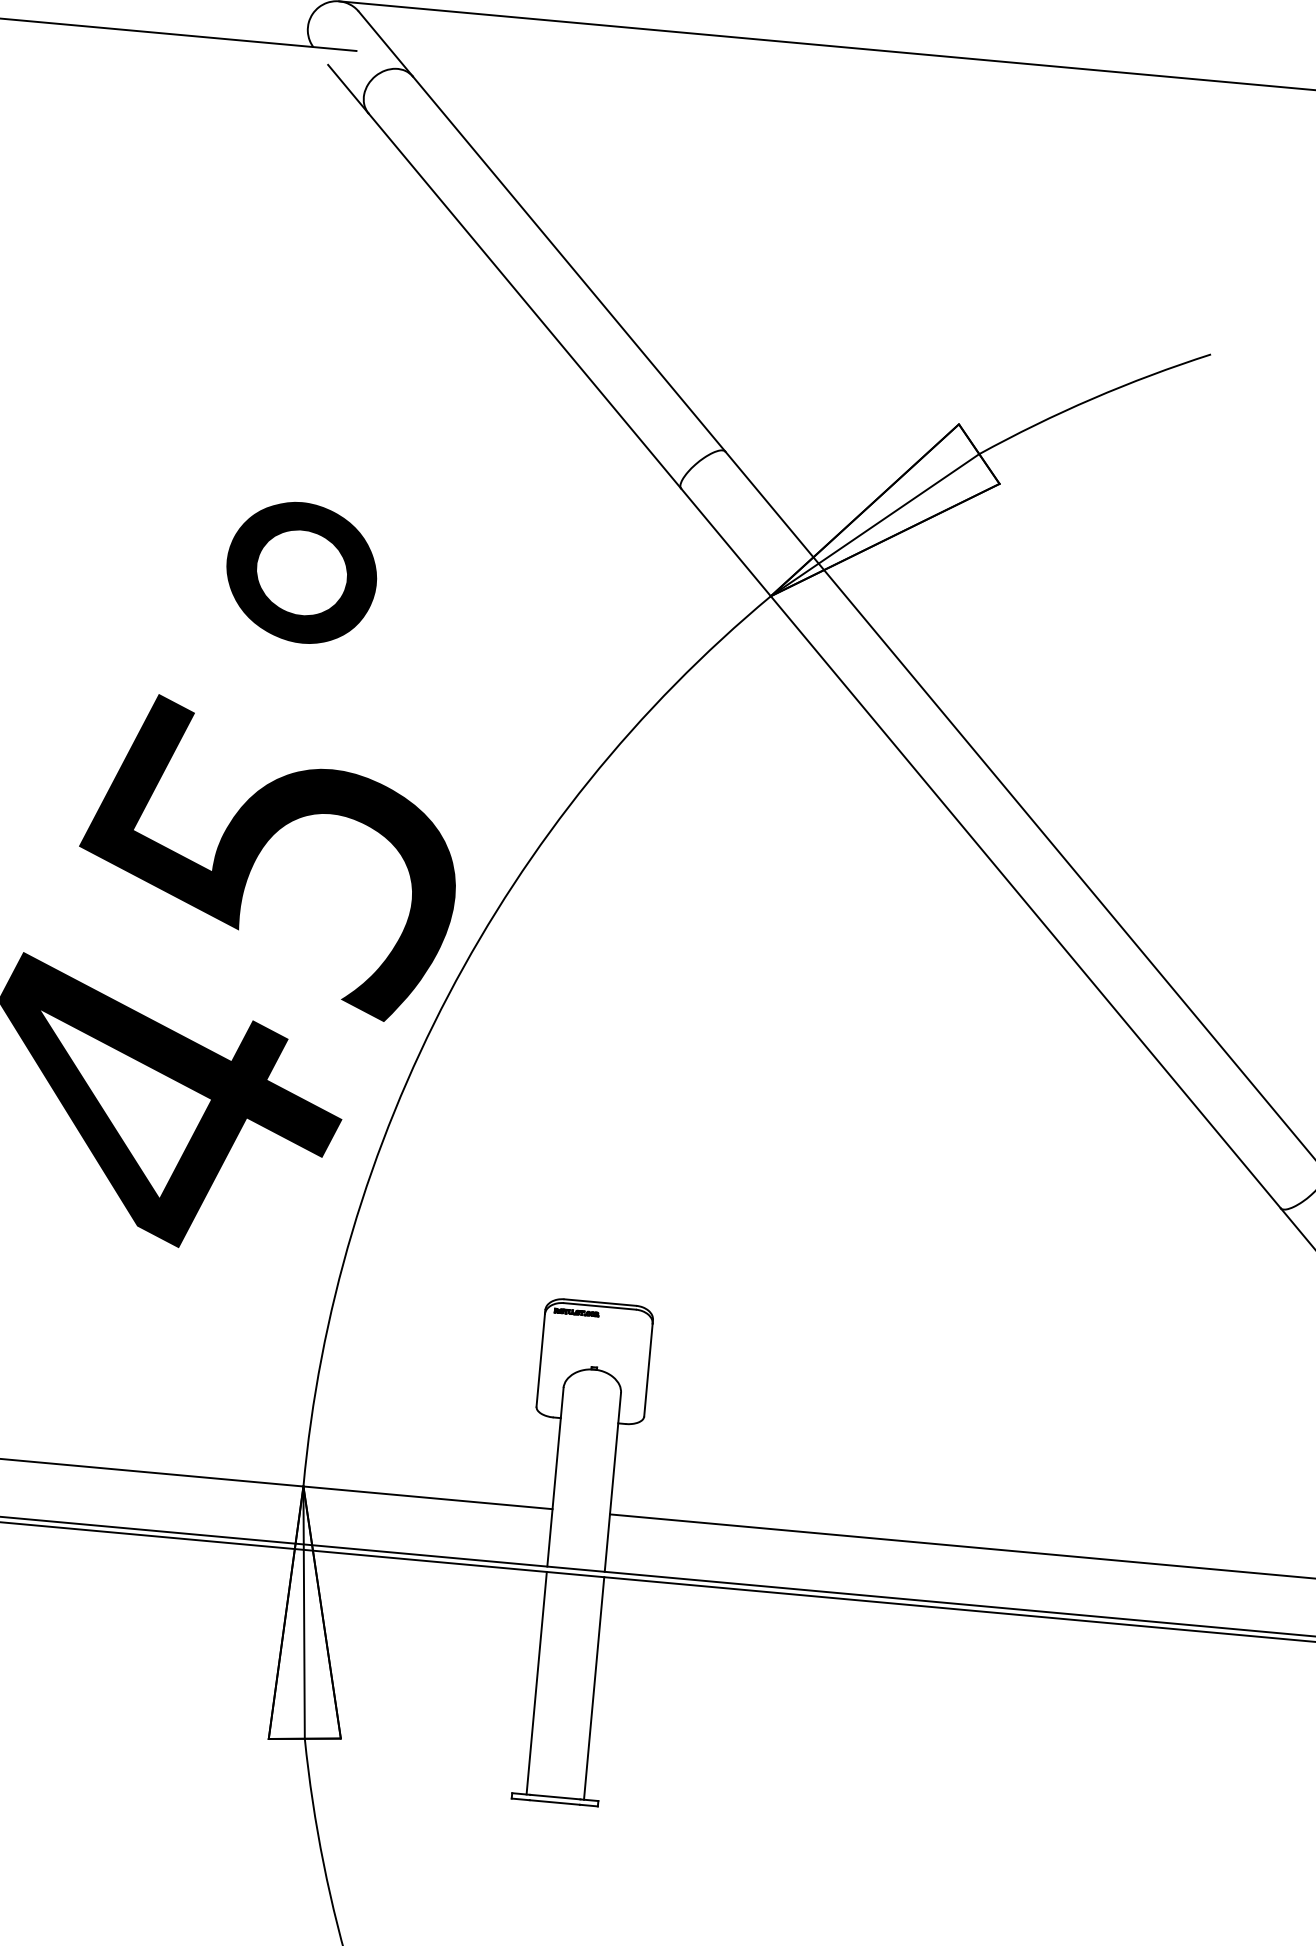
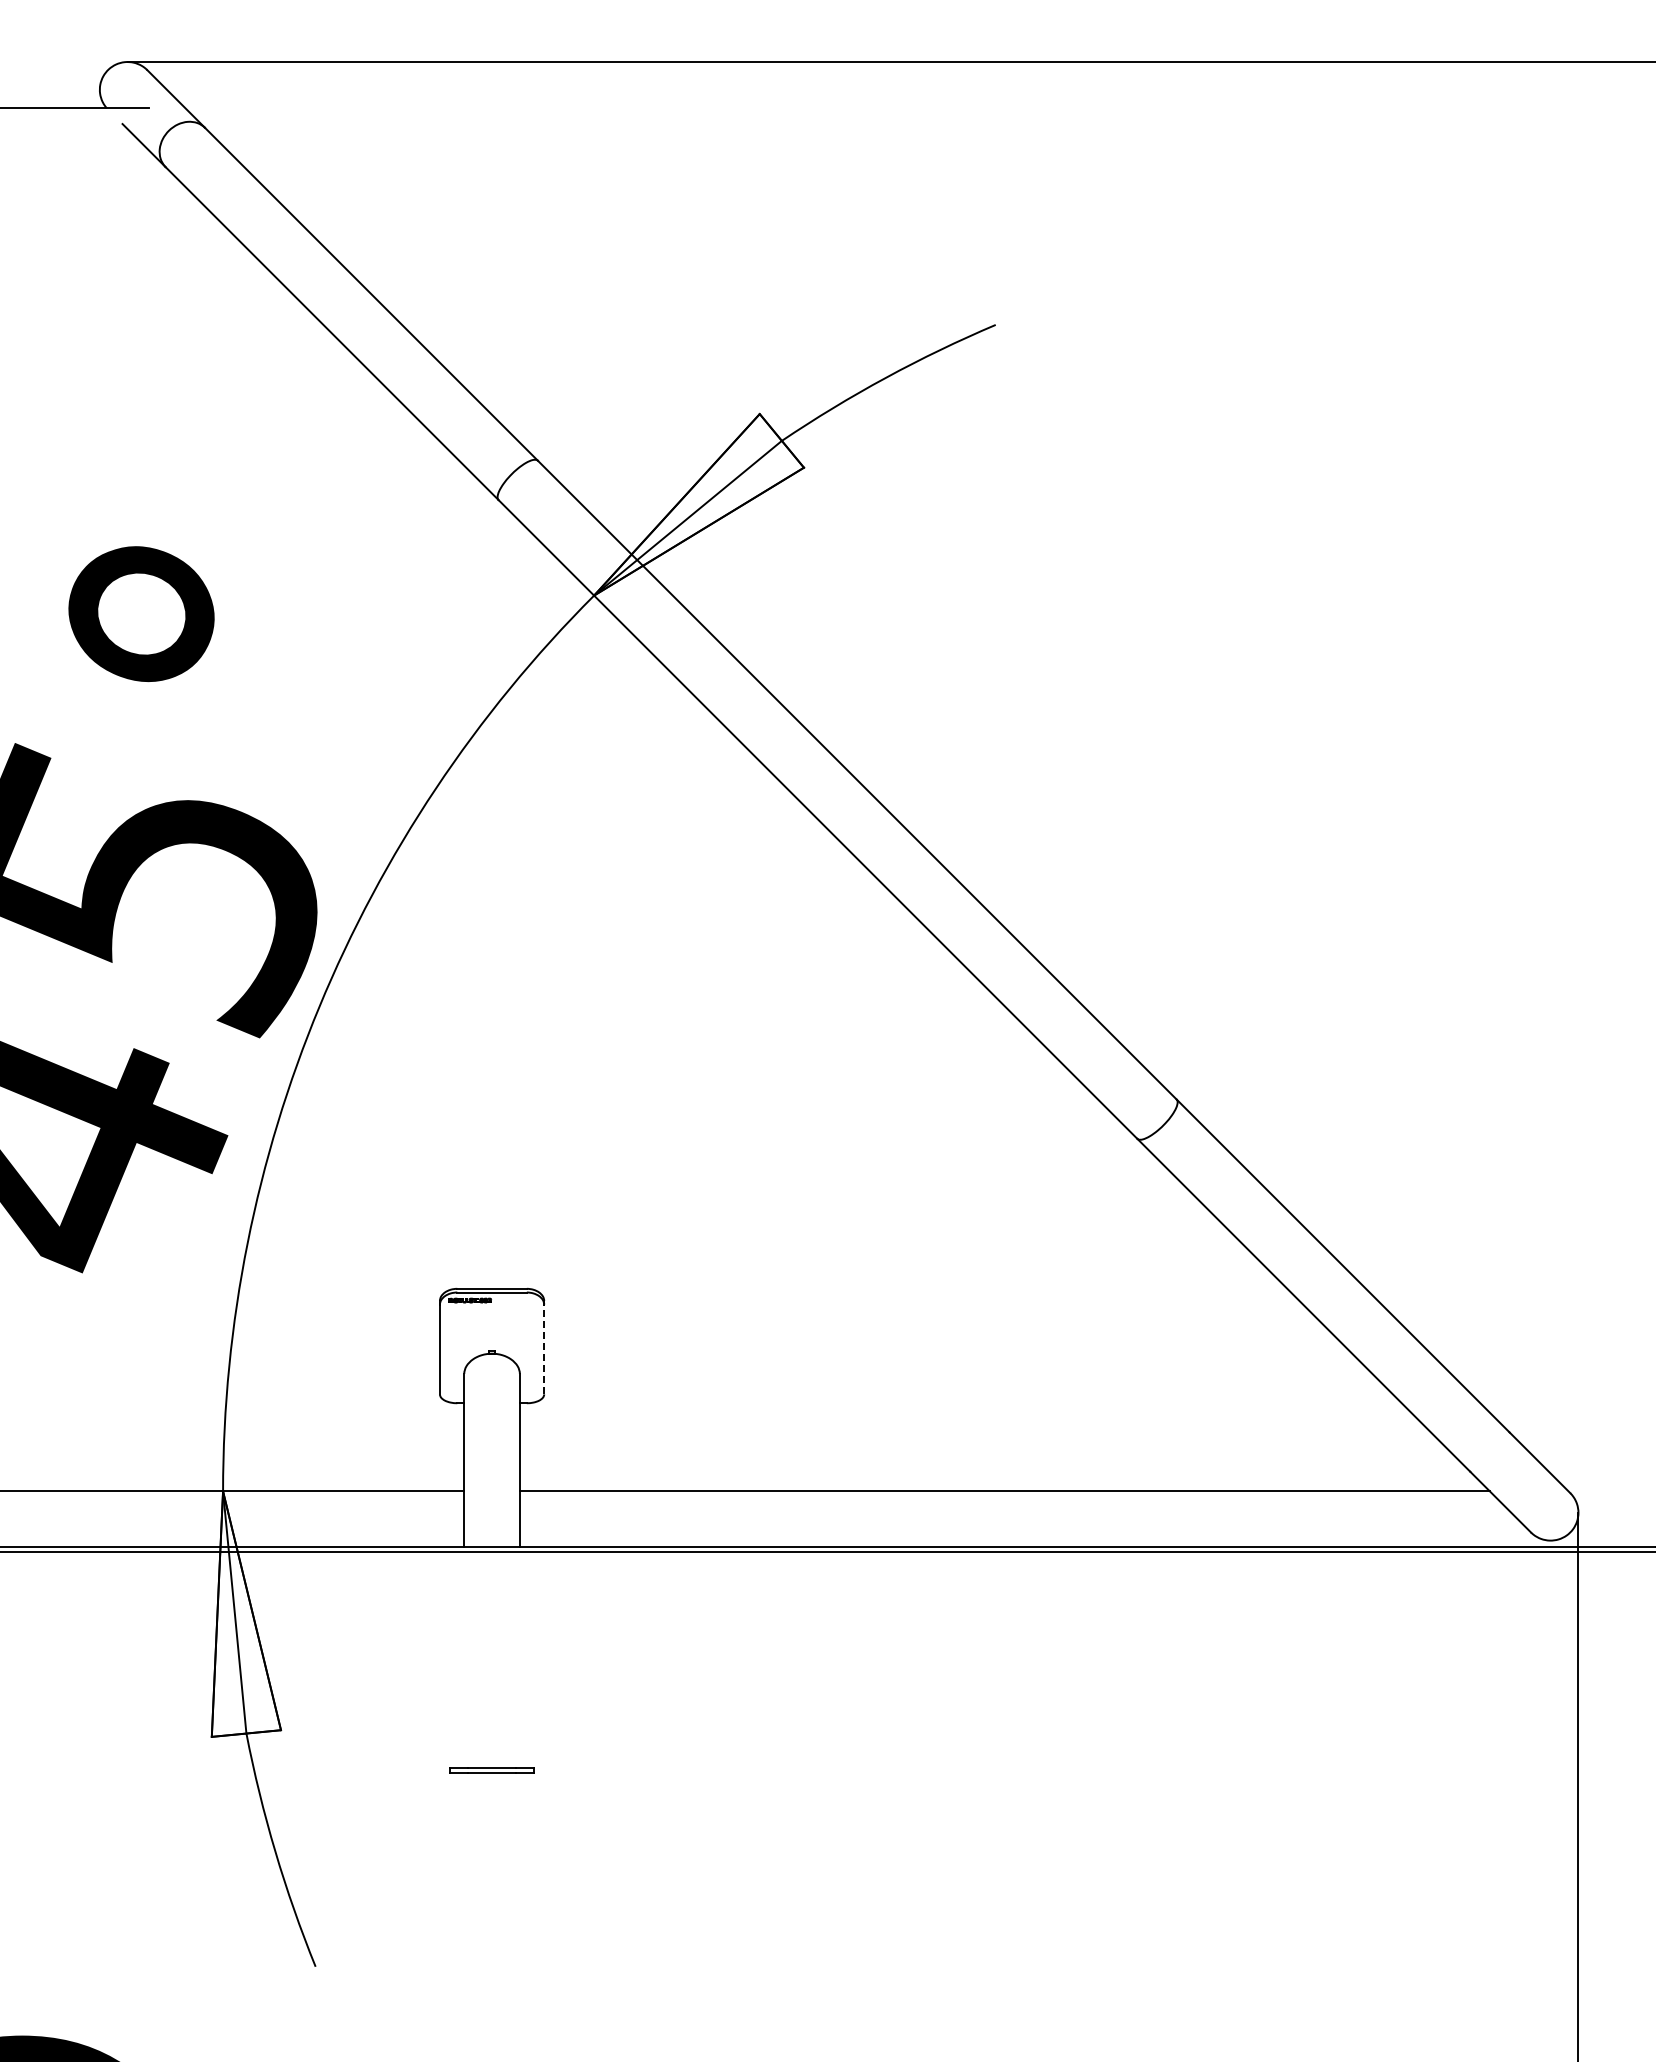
line: (648, 1370) -> (544, 1349), solid -> dashed
line: (536, 1682) -> (464, 1659), removed
line: (593, 1687) -> (519, 1659), removed

